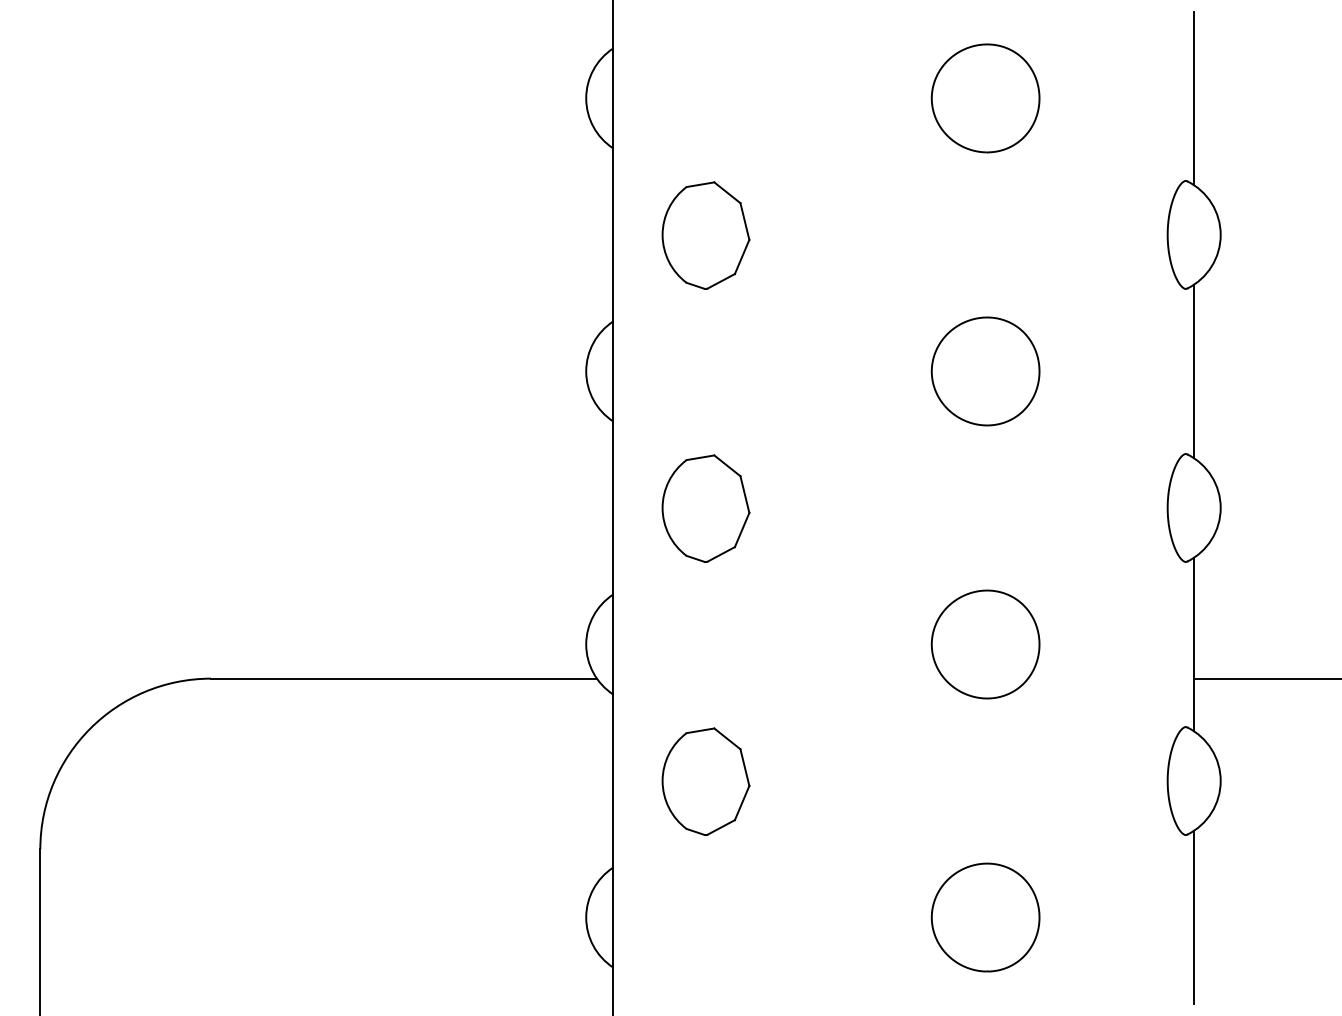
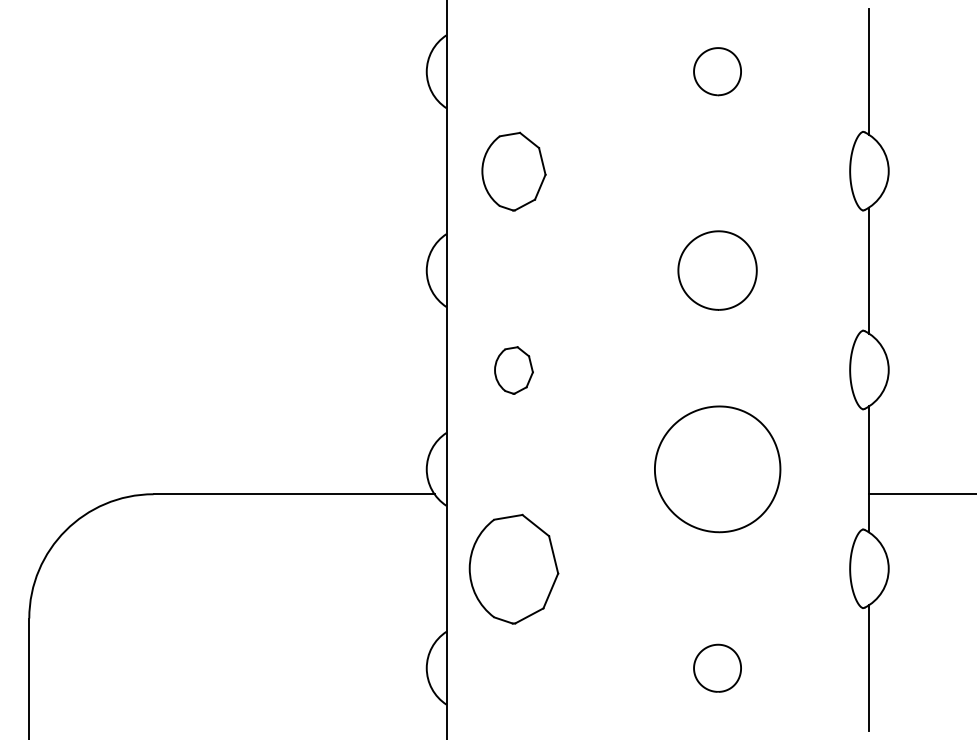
part: (985, 98) -> (717, 71), size x0.6
part: (705, 508) -> (513, 370), size x0.6
part: (985, 644) -> (717, 469), size x1.6
part: (705, 781) -> (513, 569), size x1.4
part: (985, 917) -> (717, 668), size x0.6

